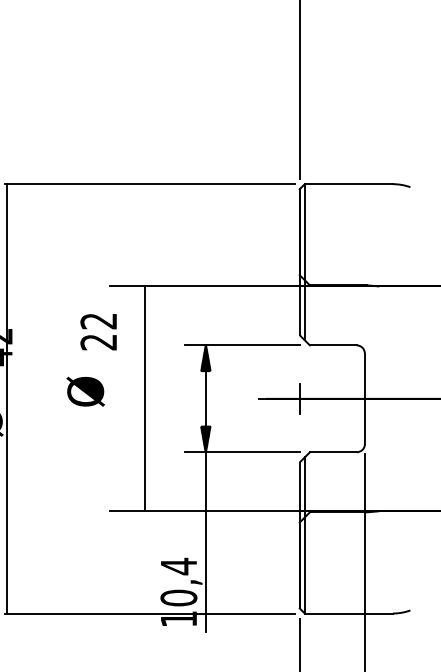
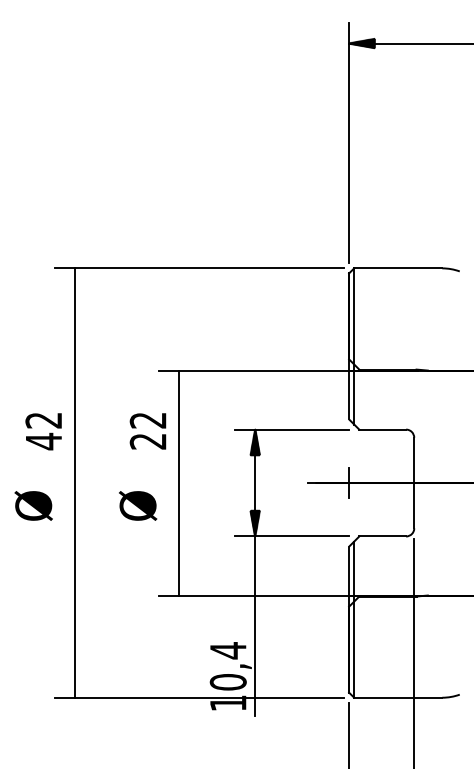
text: (98, 332) -> (147, 431), moved
text: (86, 391) -> (138, 505), moved
line: (6, 398) -> (74, 482), moved
line: (145, 398) -> (179, 482), moved

